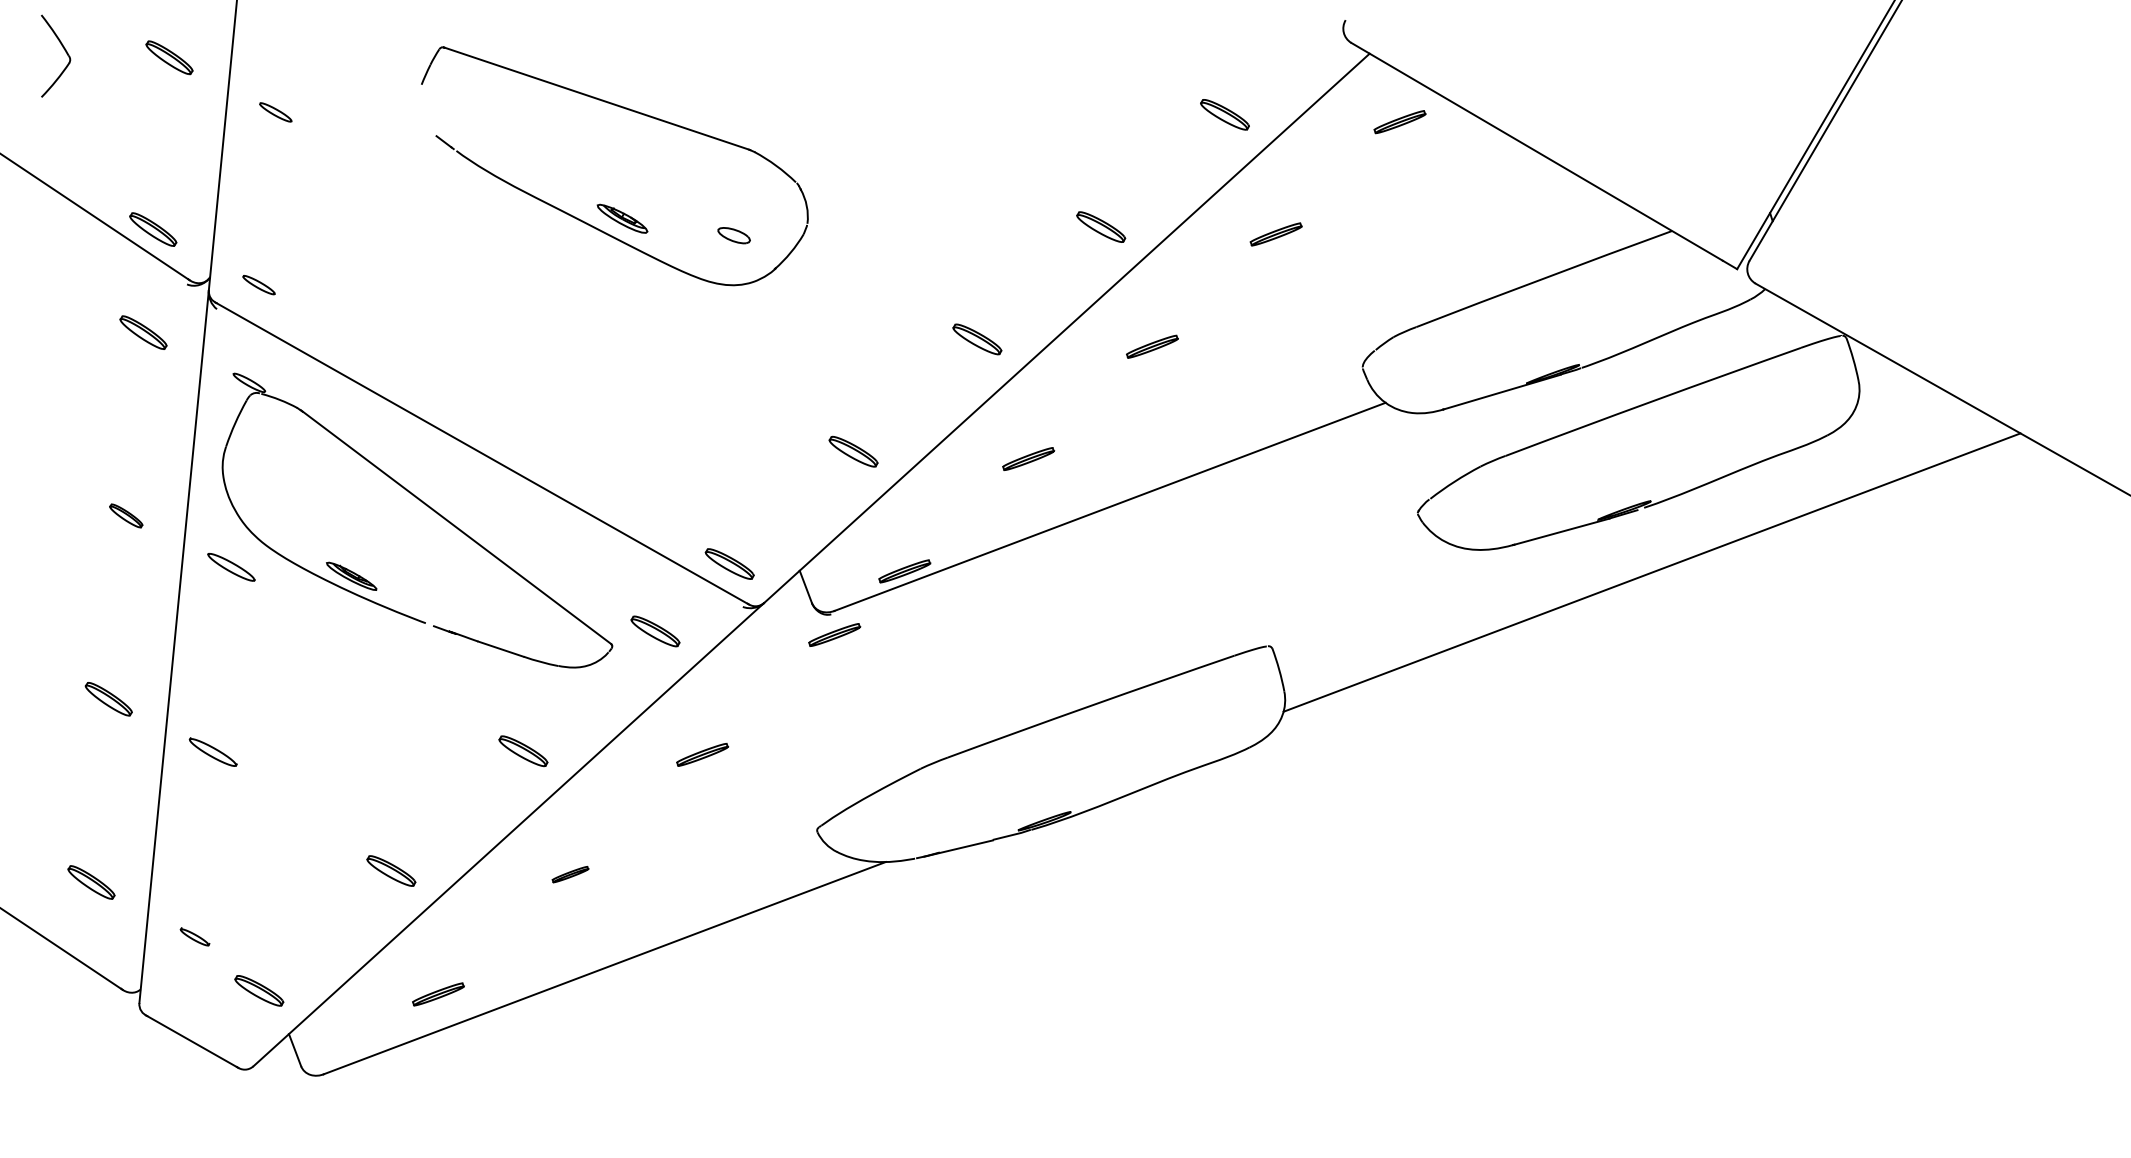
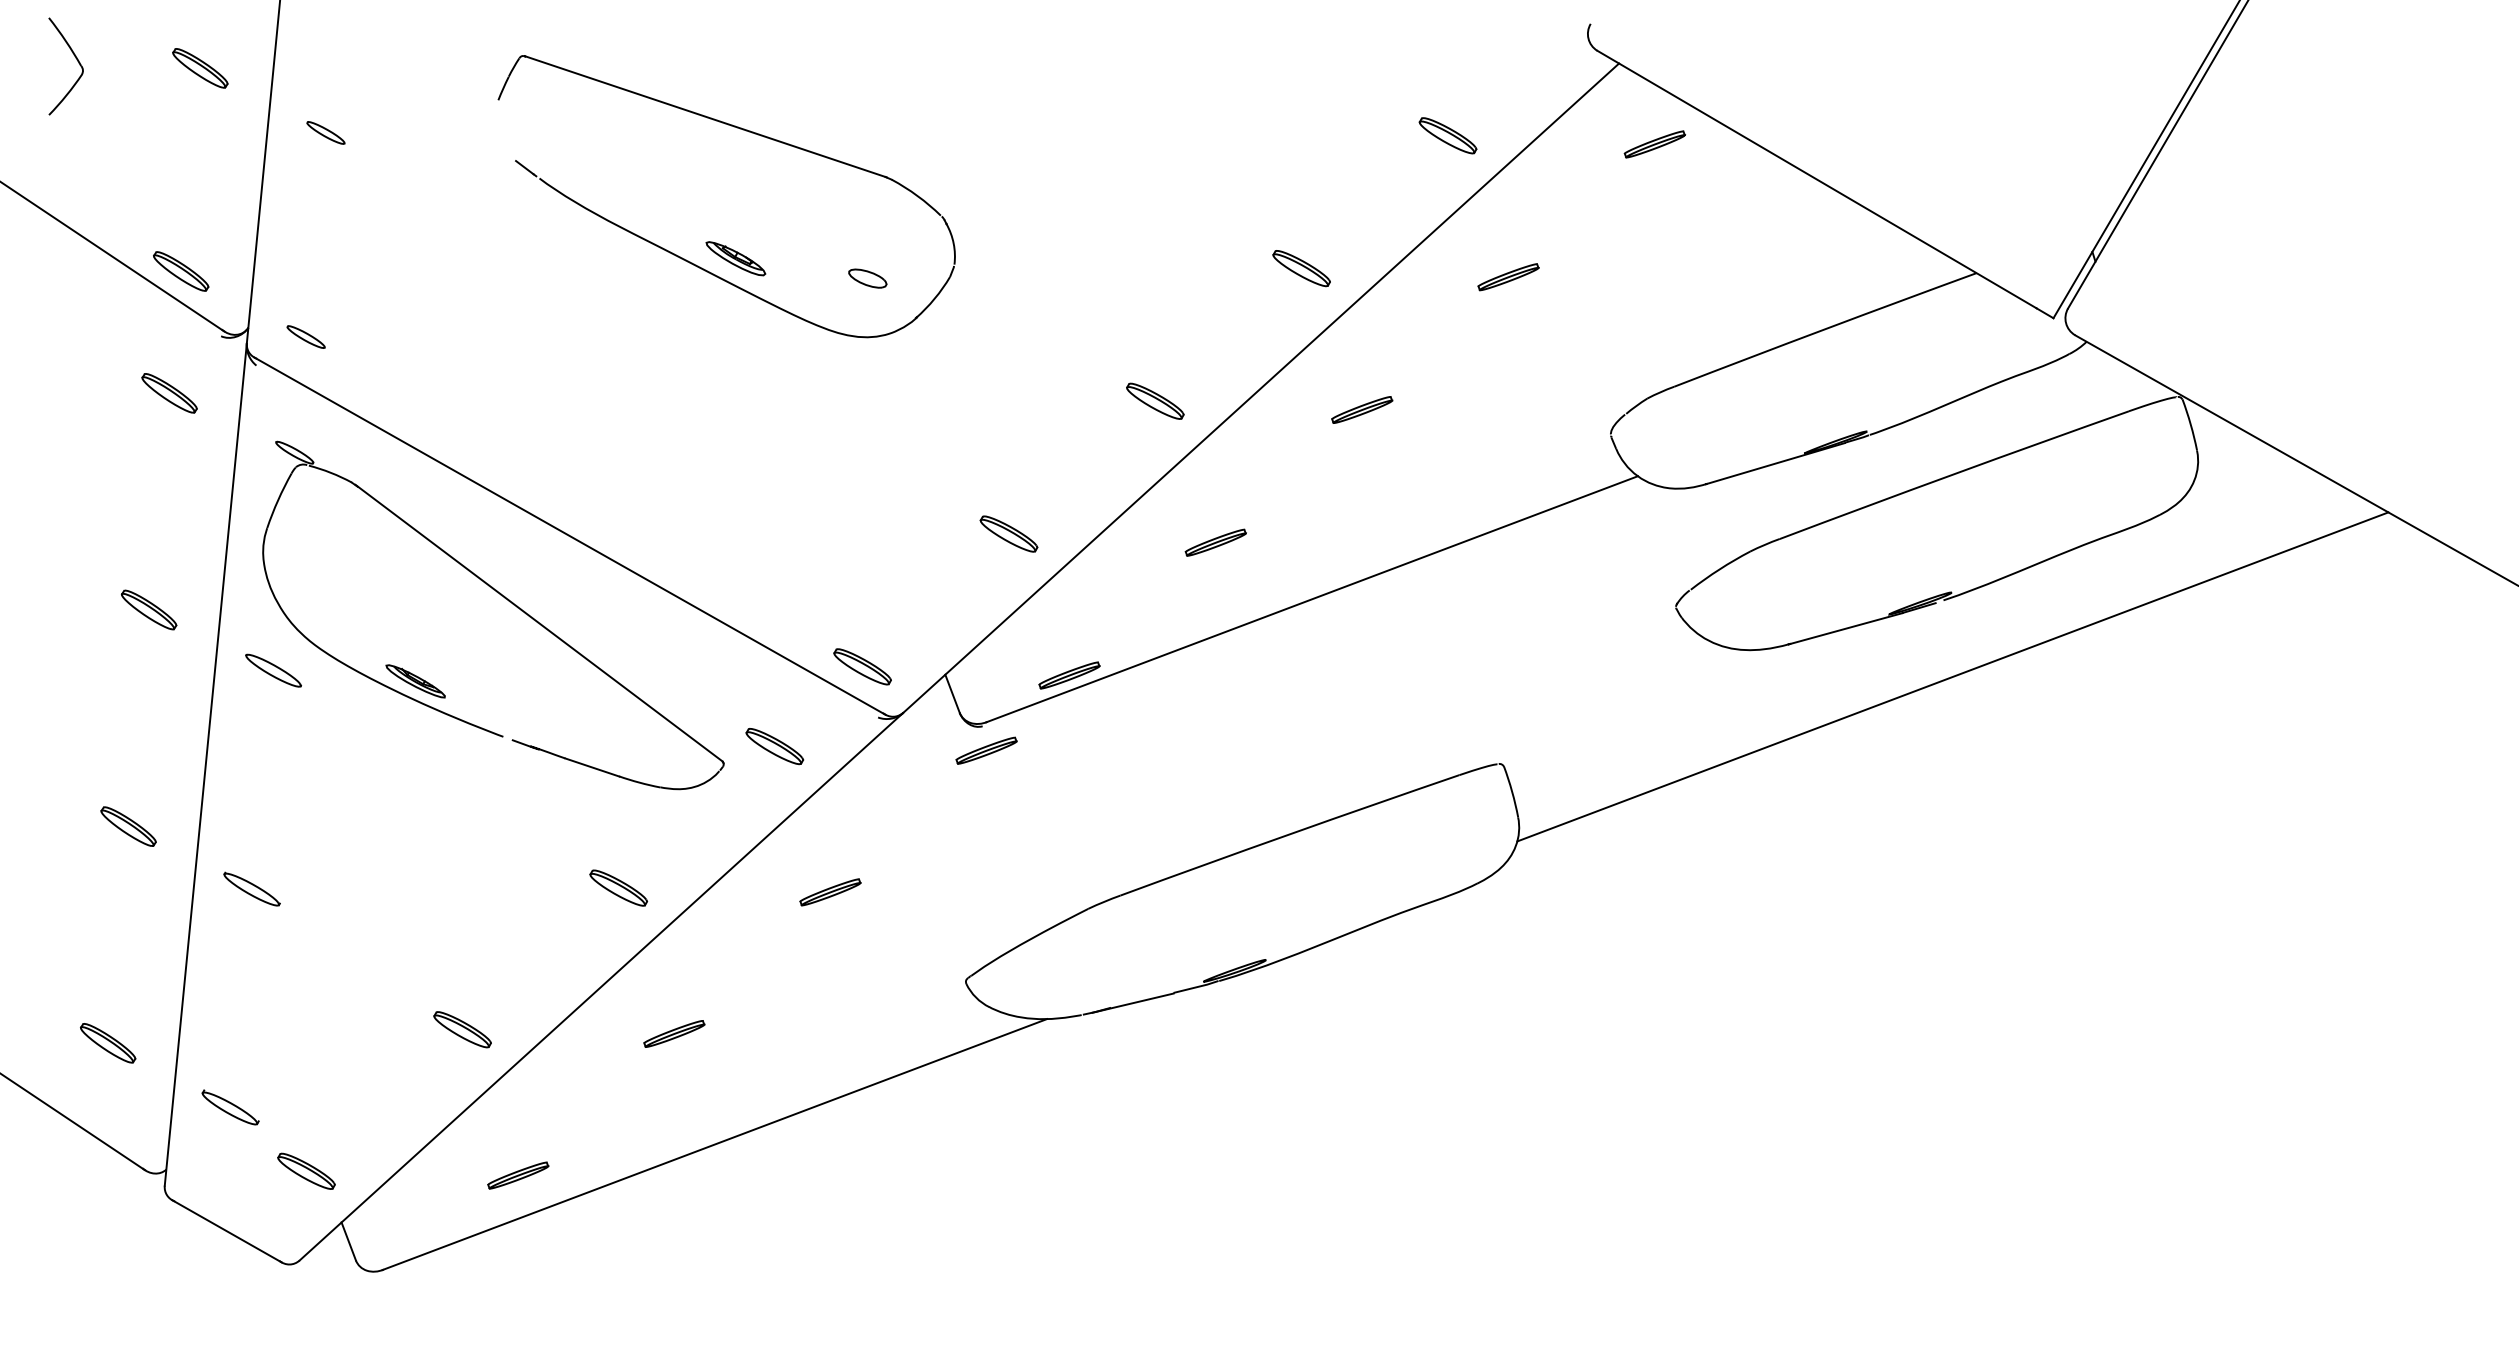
part: (126, 515) -> (149, 609), size x1.43
part: (570, 874) -> (674, 1033), size x1.43
part: (194, 936) -> (229, 1107), size x1.67

